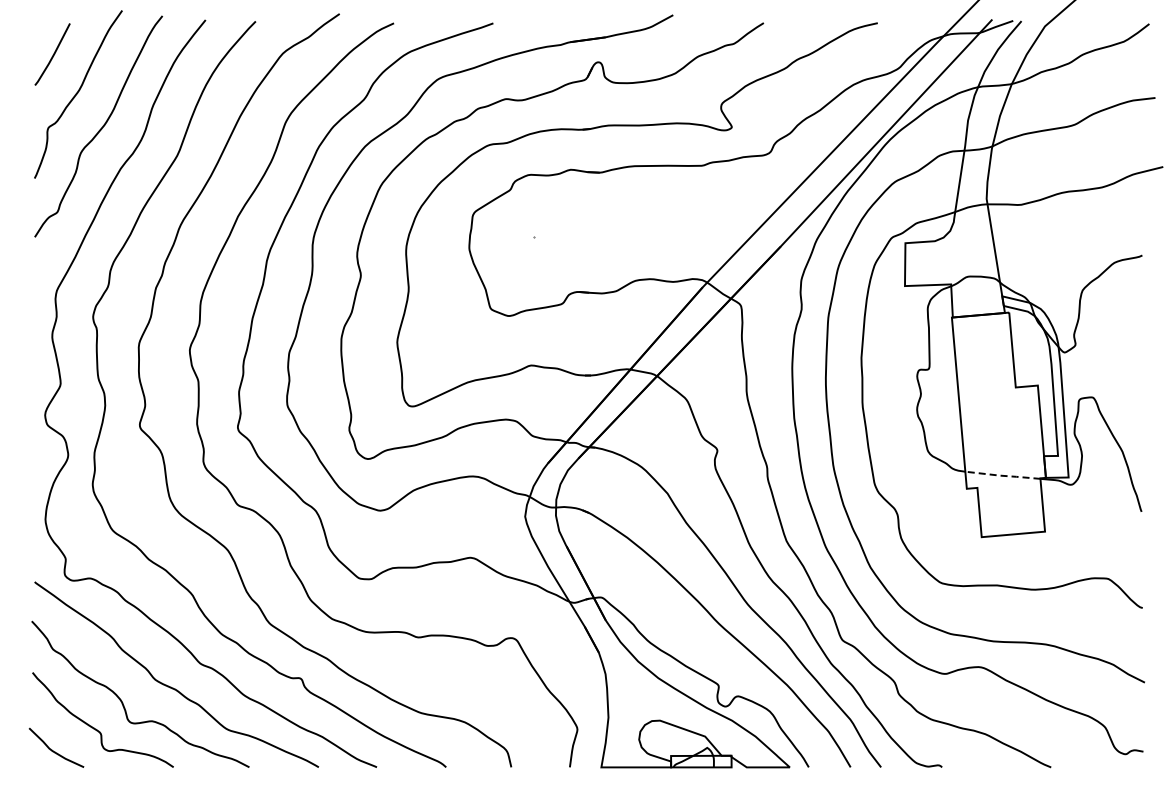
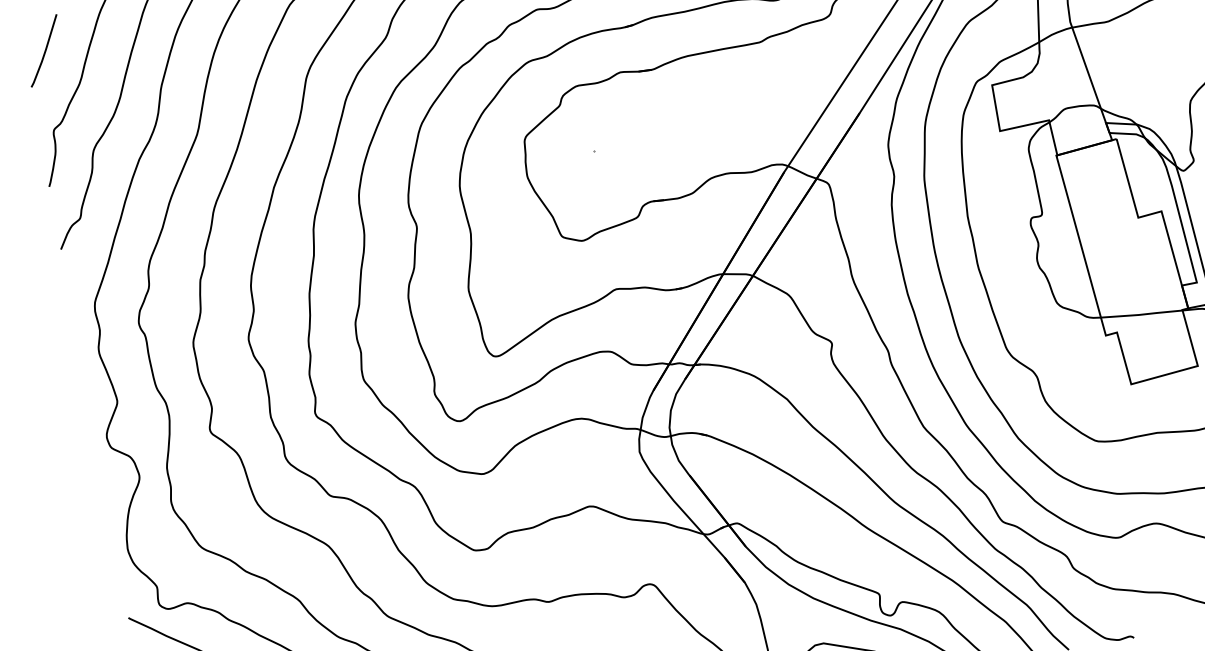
line: (1002, 475) -> (1141, 314), dashed -> solid

